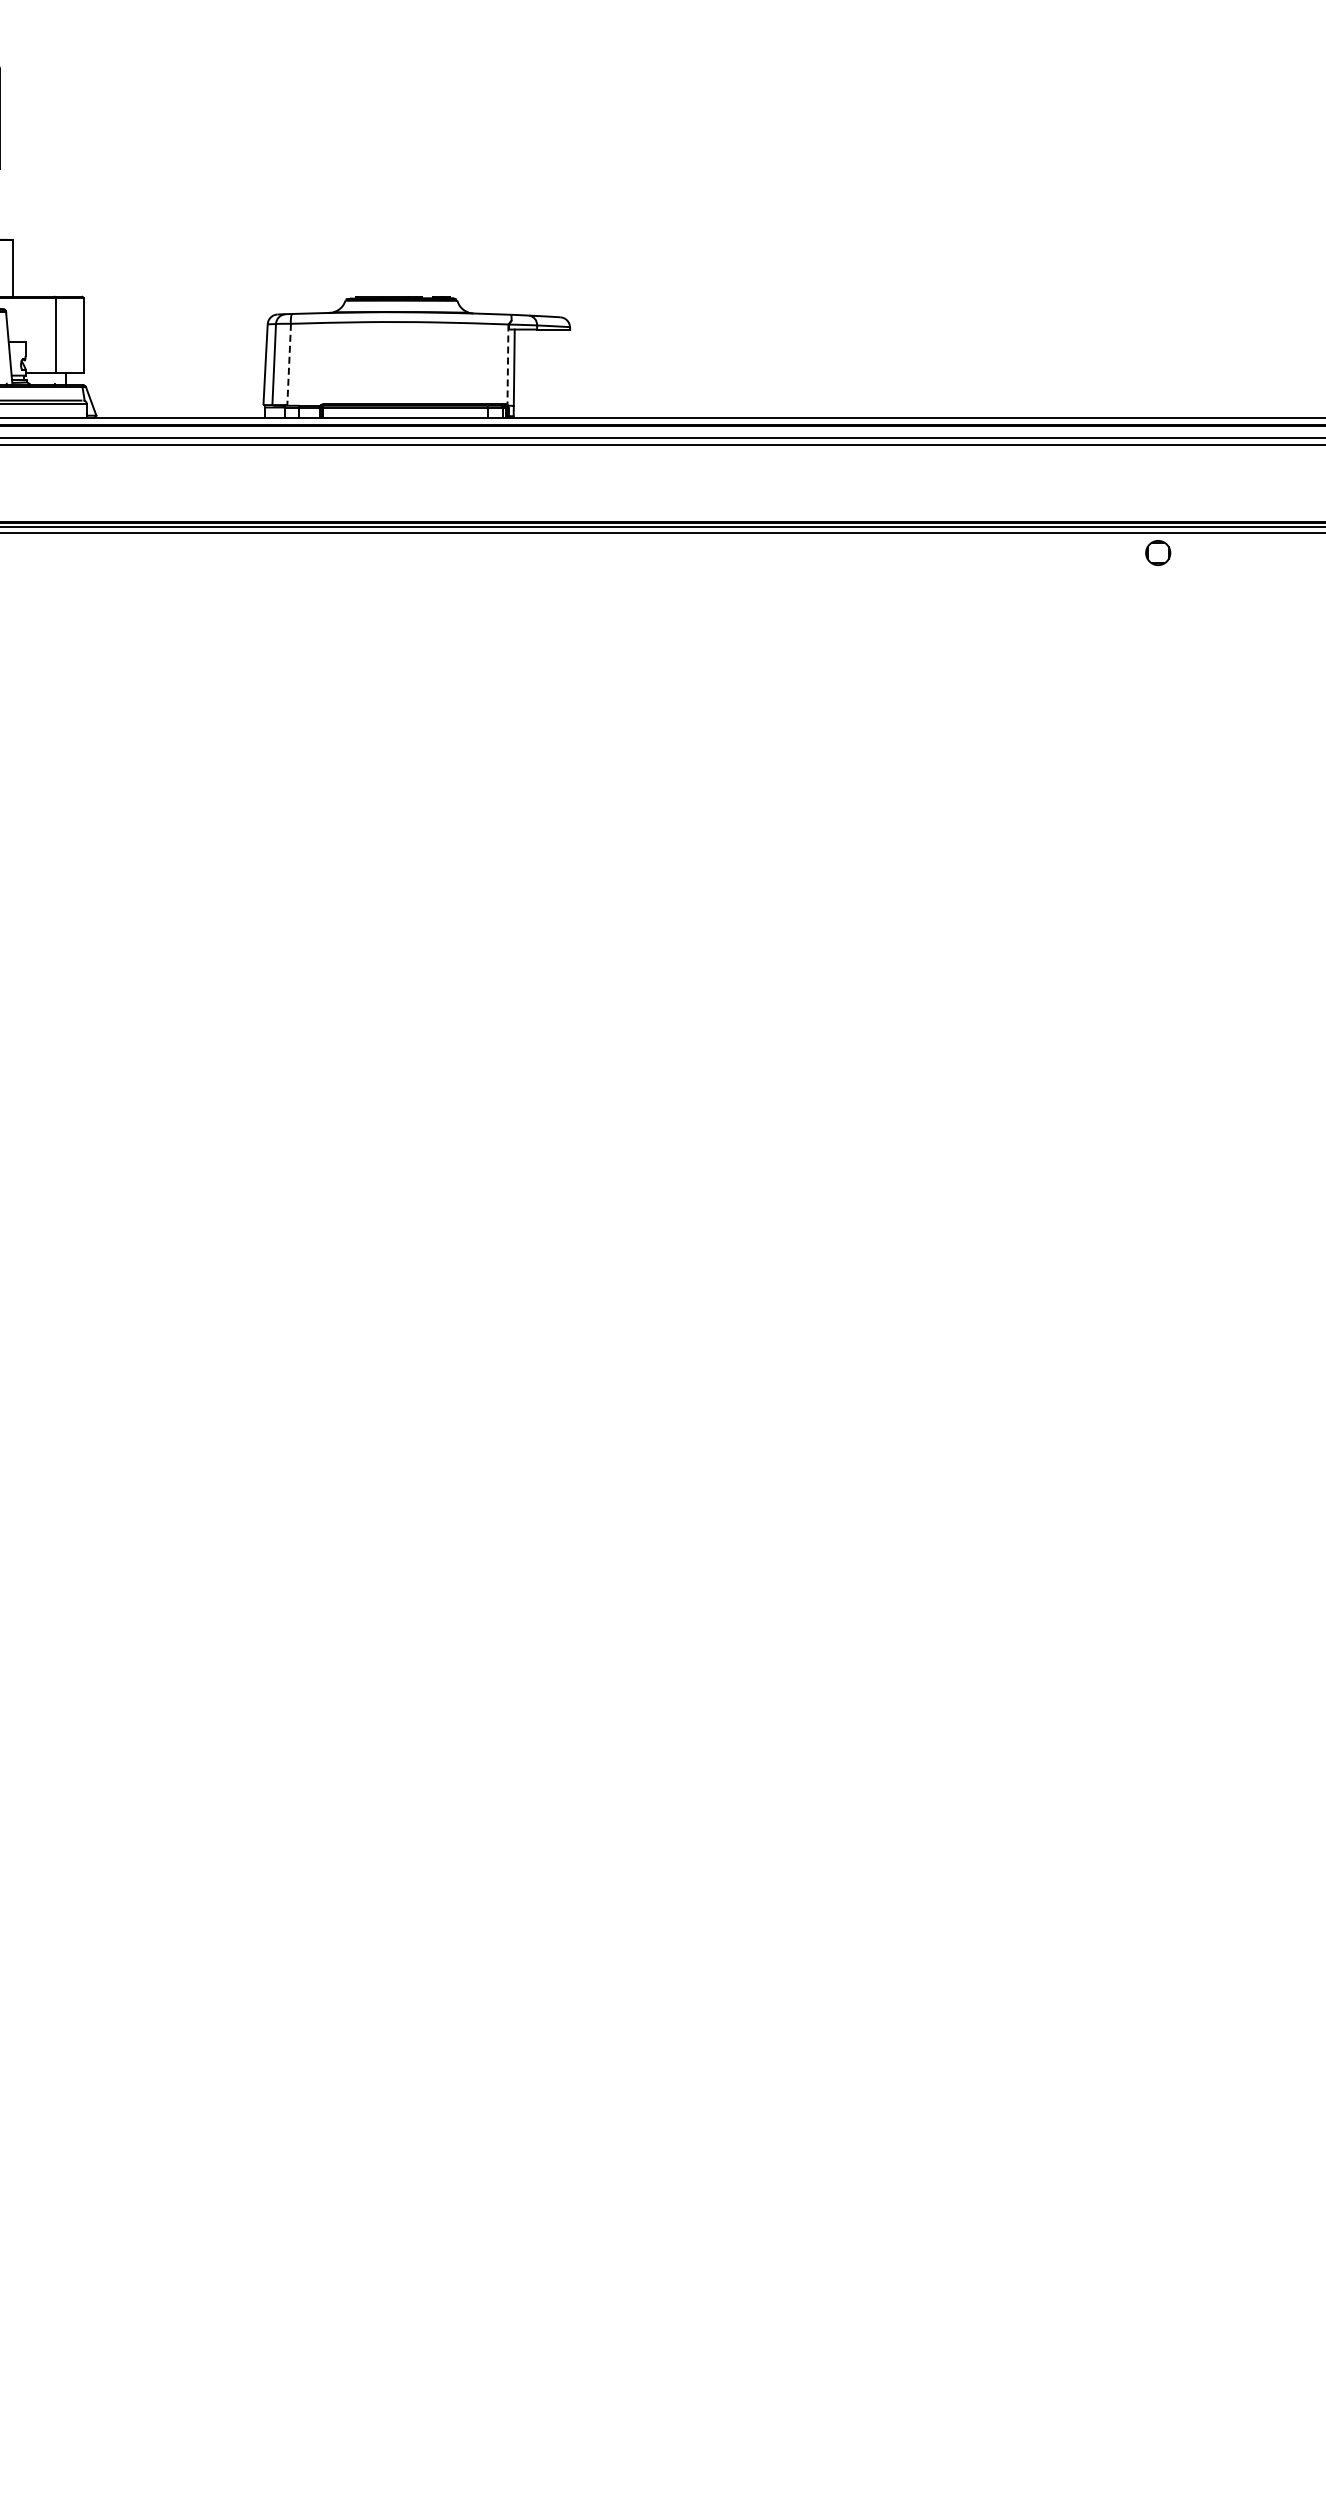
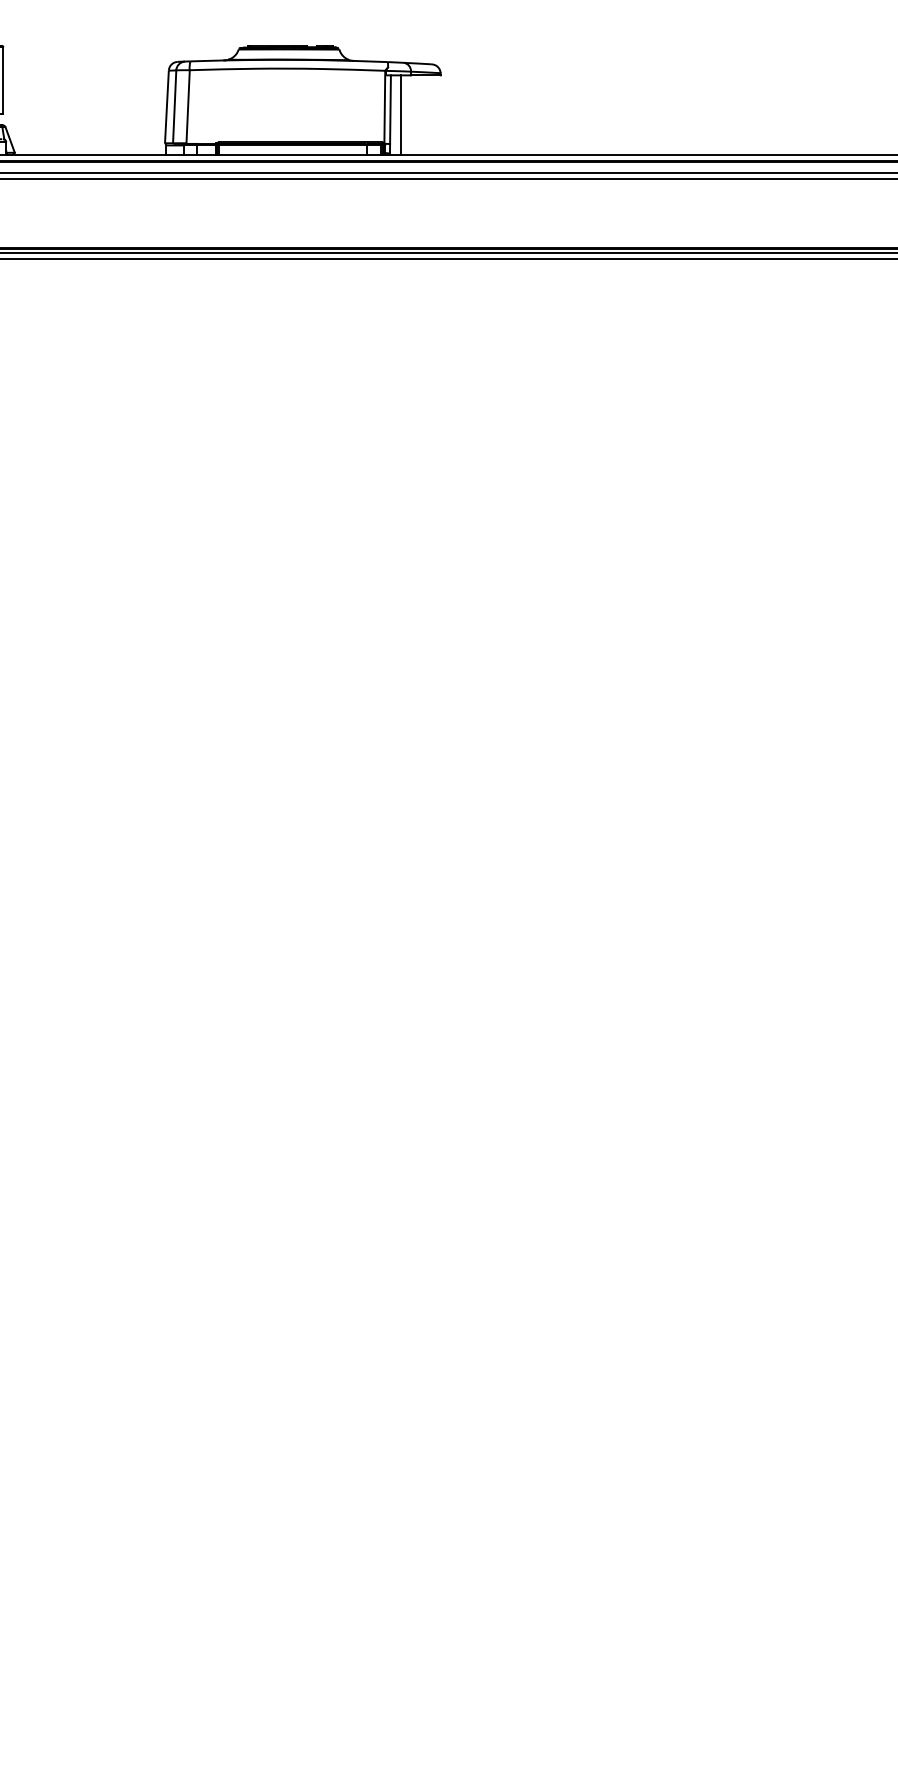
line: (289, 364) -> (188, 106), dashed -> solid
line: (507, 365) -> (384, 107), dashed -> solid
line: (526, 373) -> (401, 114), added

